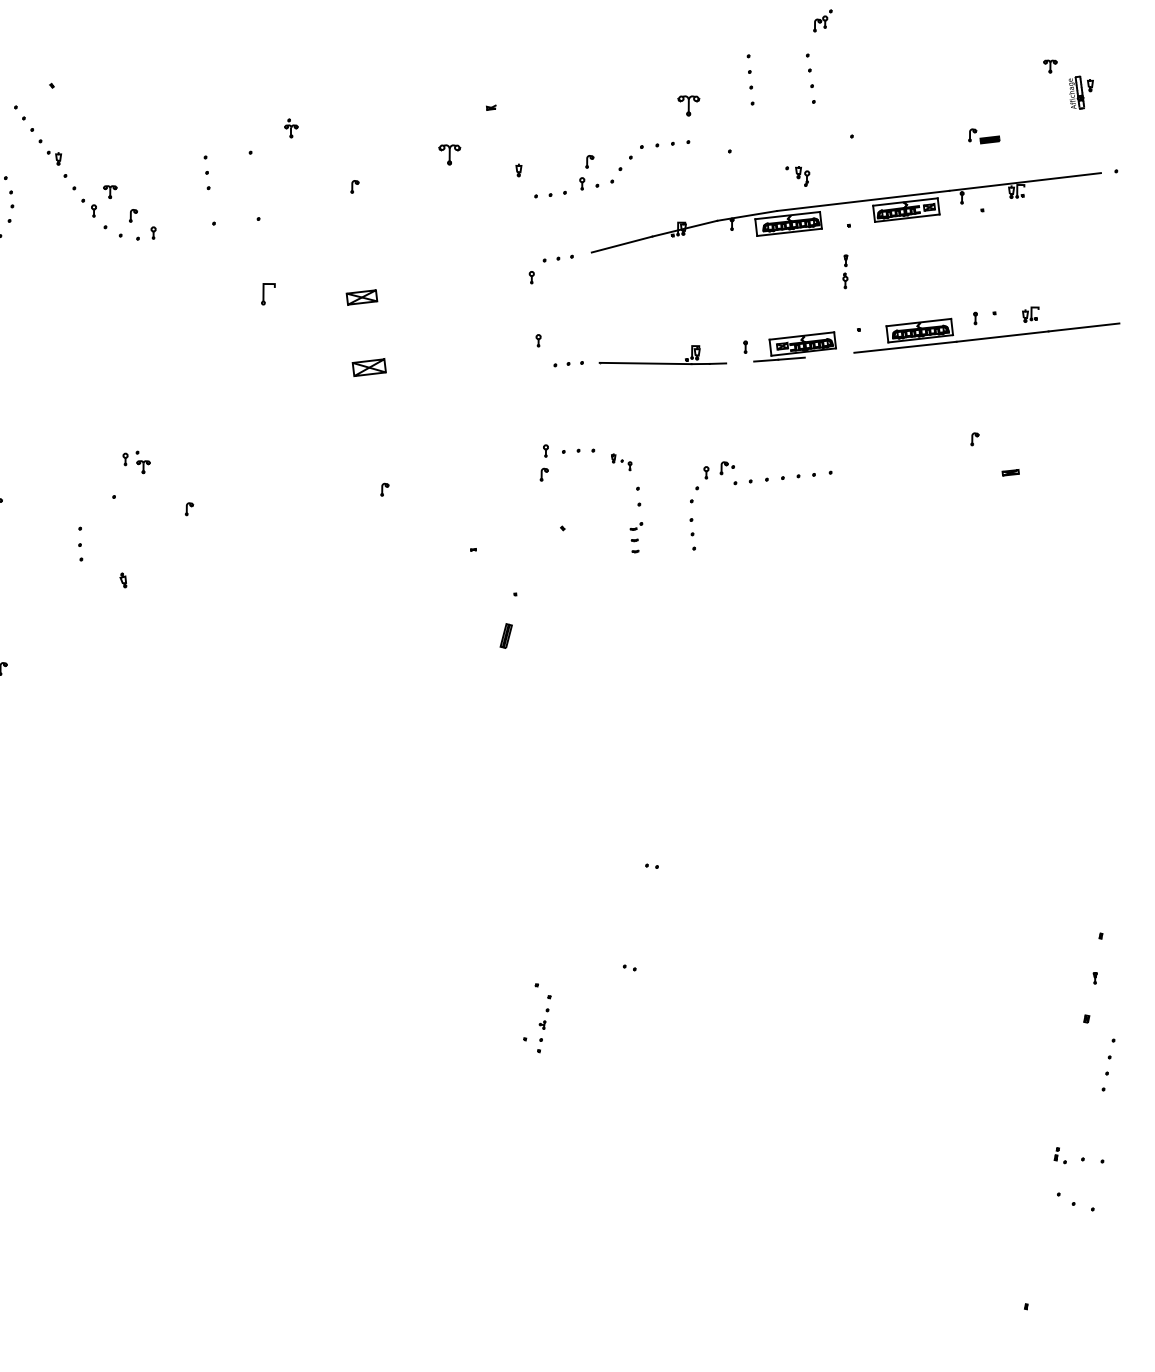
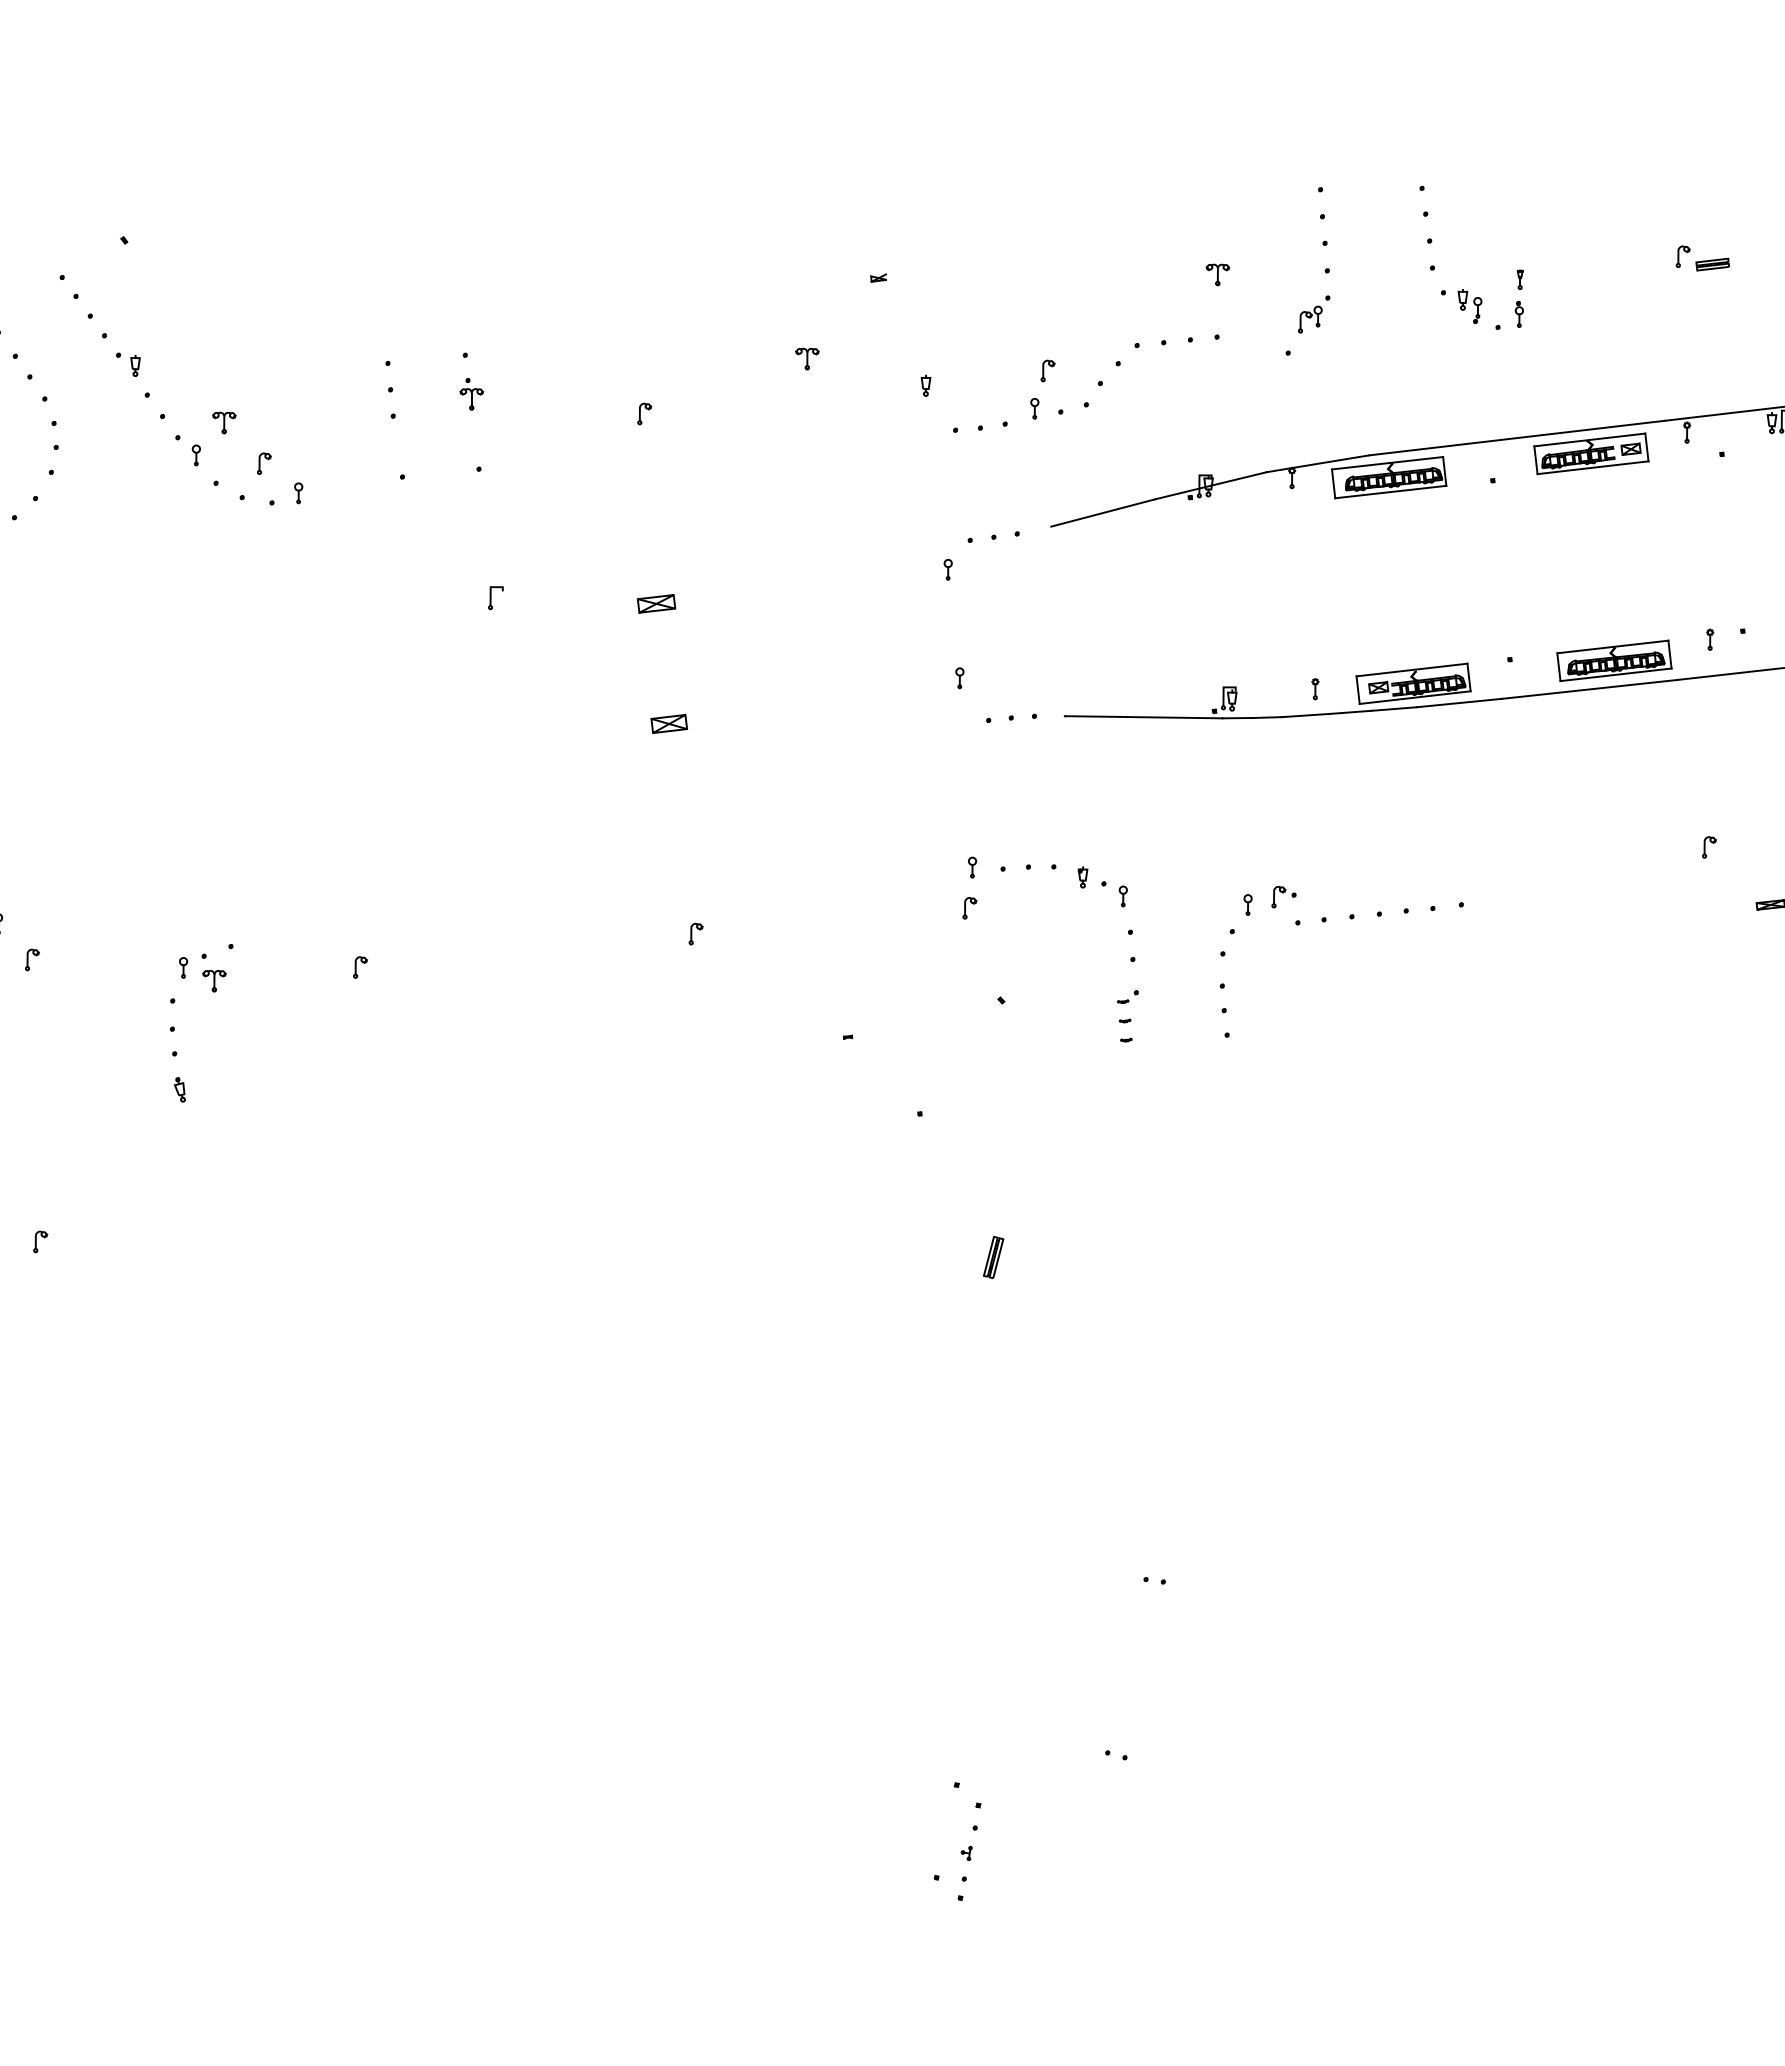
part: (822, 20) -> (1313, 313), moved
part: (688, 105) -> (1217, 274), size x0.62
part: (291, 128) -> (471, 394), moved
part: (984, 136) -> (1703, 258), moved
part: (449, 154) -> (806, 358), size x0.62
part: (797, 176) -> (1461, 306), moved
part: (845, 271) -> (1519, 298), moved
part: (268, 293) -> (495, 597), size x0.62
part: (361, 297) -> (655, 603), size x0.71
line: (829, 354) -> (1459, 701), added
line: (740, 362) -> (1306, 715), added
part: (369, 366) -> (669, 722), size x0.62
part: (136, 462) -> (202, 973), moved
part: (621, 462) -> (1102, 887), size x1.43
part: (123, 580) -> (180, 1089), moved
part: (505, 635) -> (992, 1256), moved

